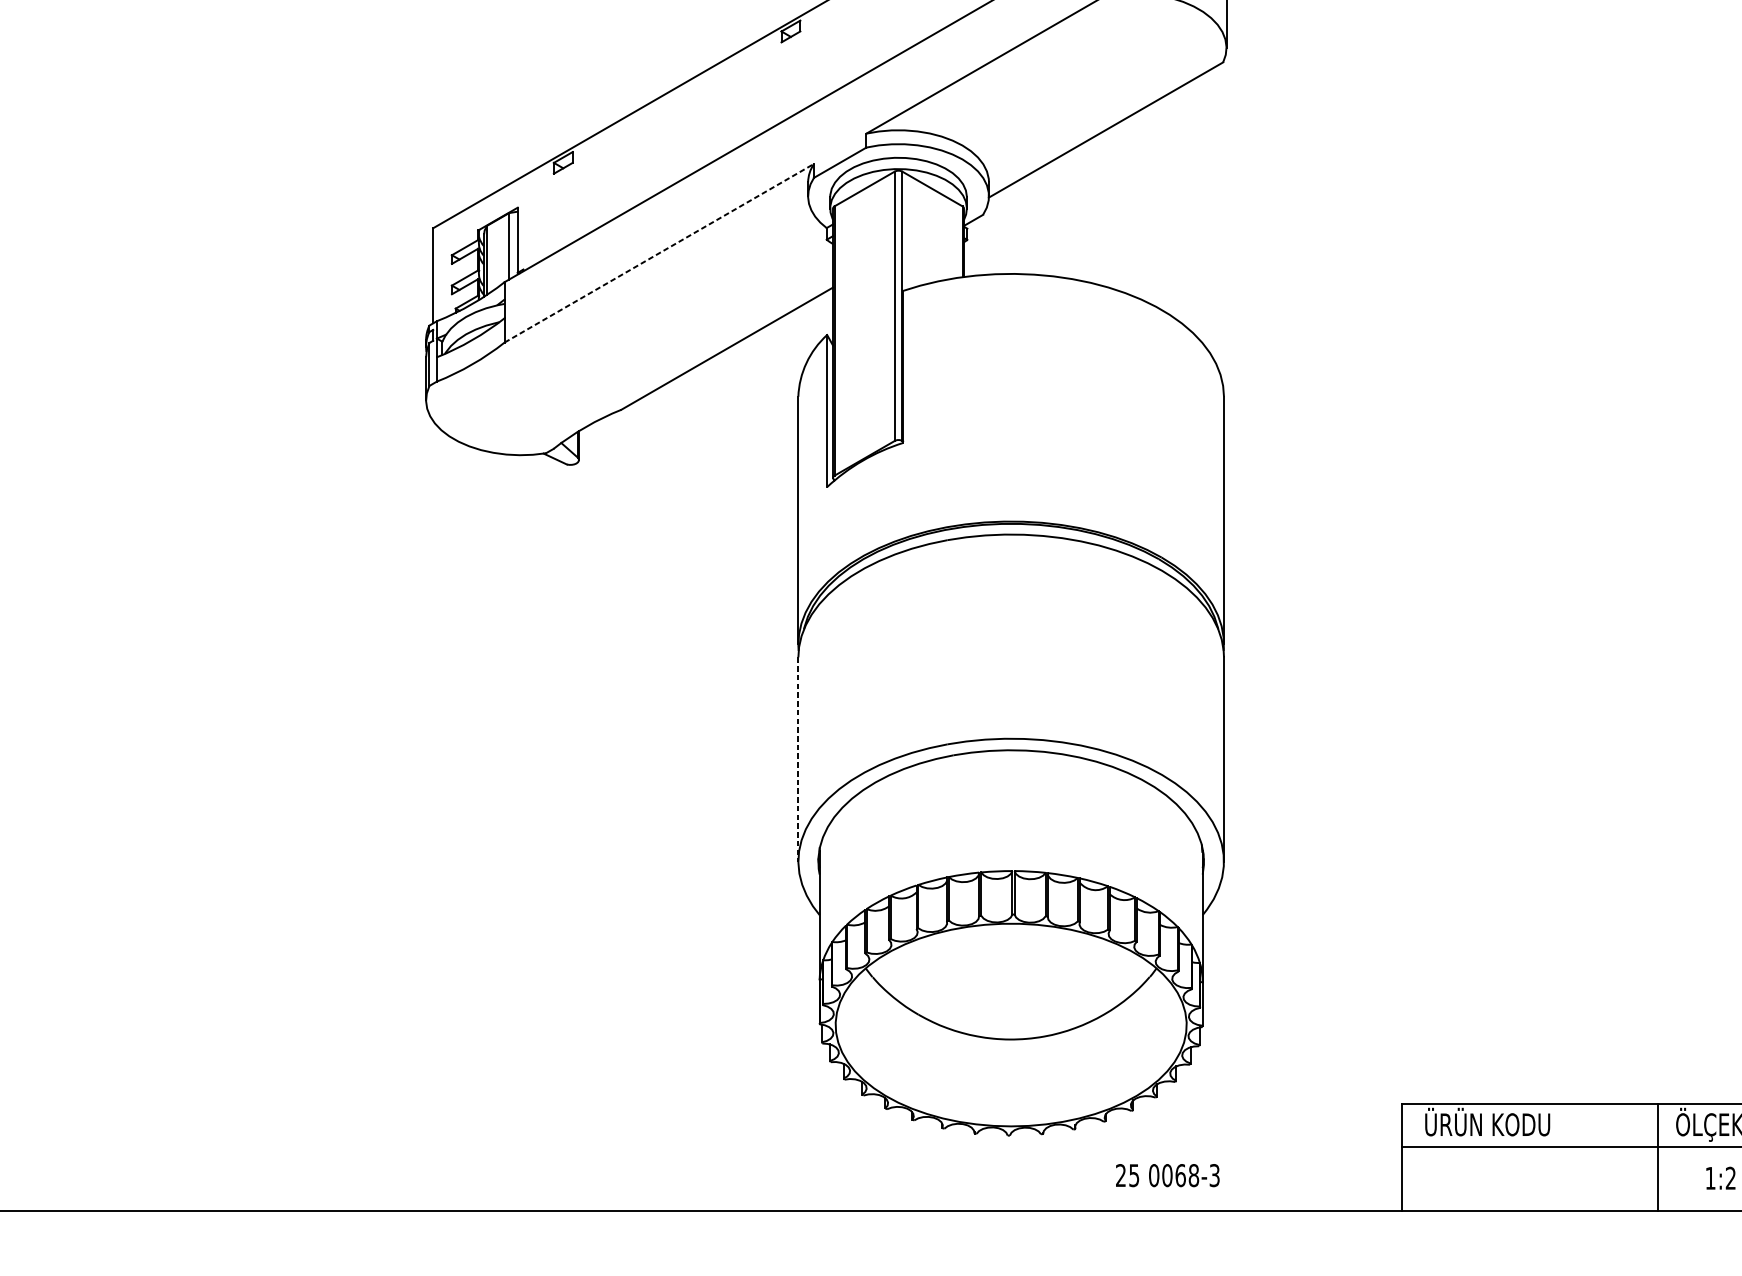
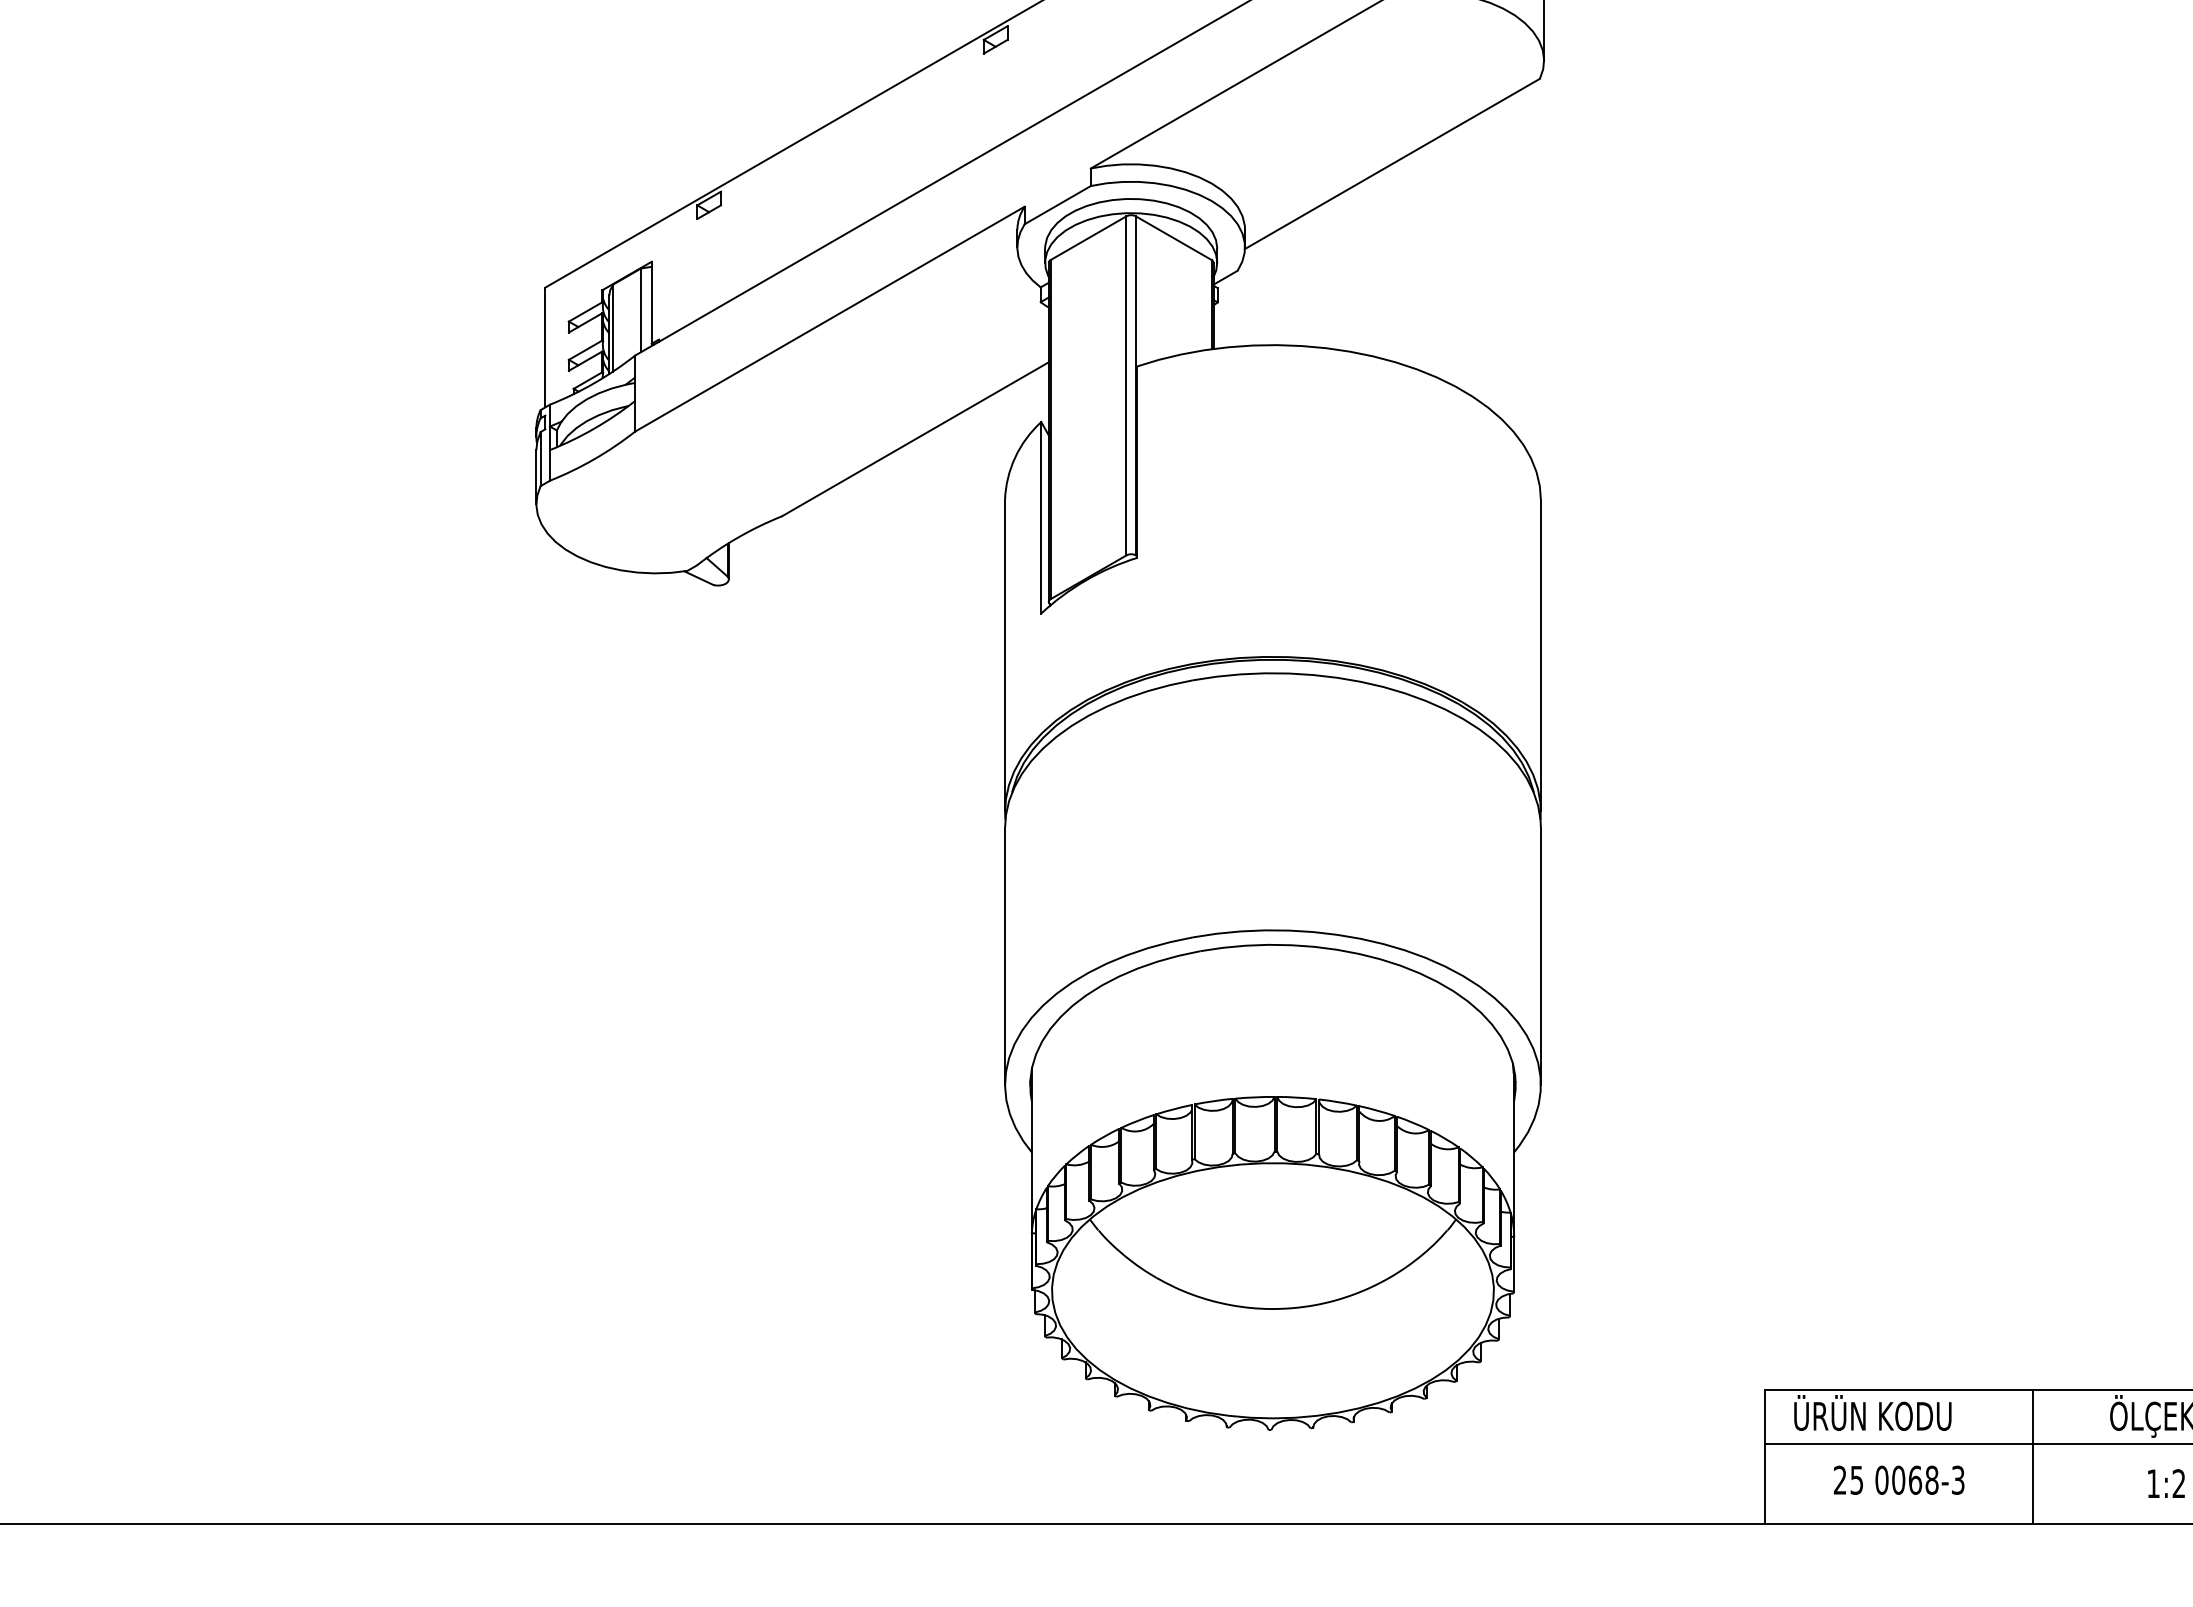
line: (659, 253) -> (830, 319), dashed -> solid
line: (798, 759) -> (1005, 956), dashed -> solid
line: (1657, 1157) -> (2032, 1457), moved
text: (1168, 1174) -> (1899, 1479), moved

